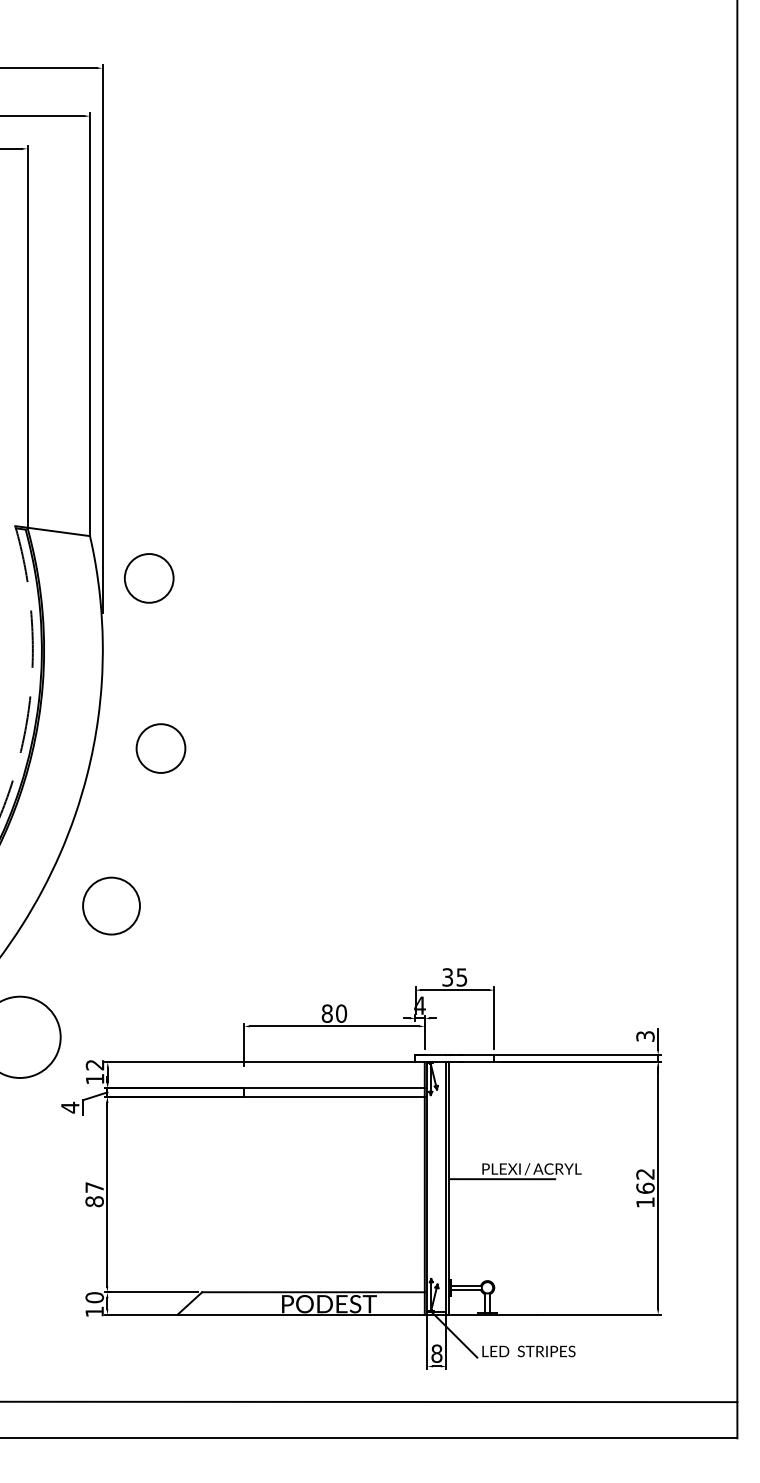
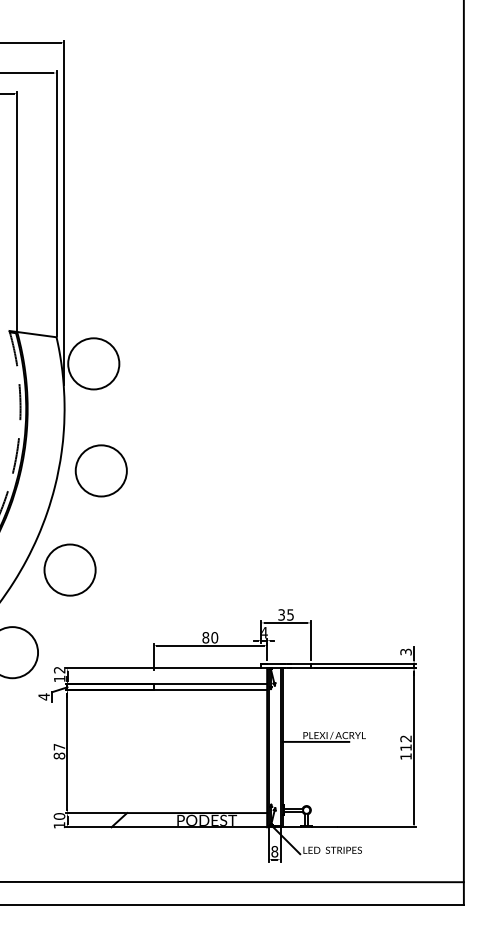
circle: (148, 577) -> (93, 363), size x1.67
circle: (159, 747) -> (100, 470), size x1.67
circle: (110, 905) -> (69, 569), size x1.43
text: (644, 1188) -> (405, 747), 162 -> 112

